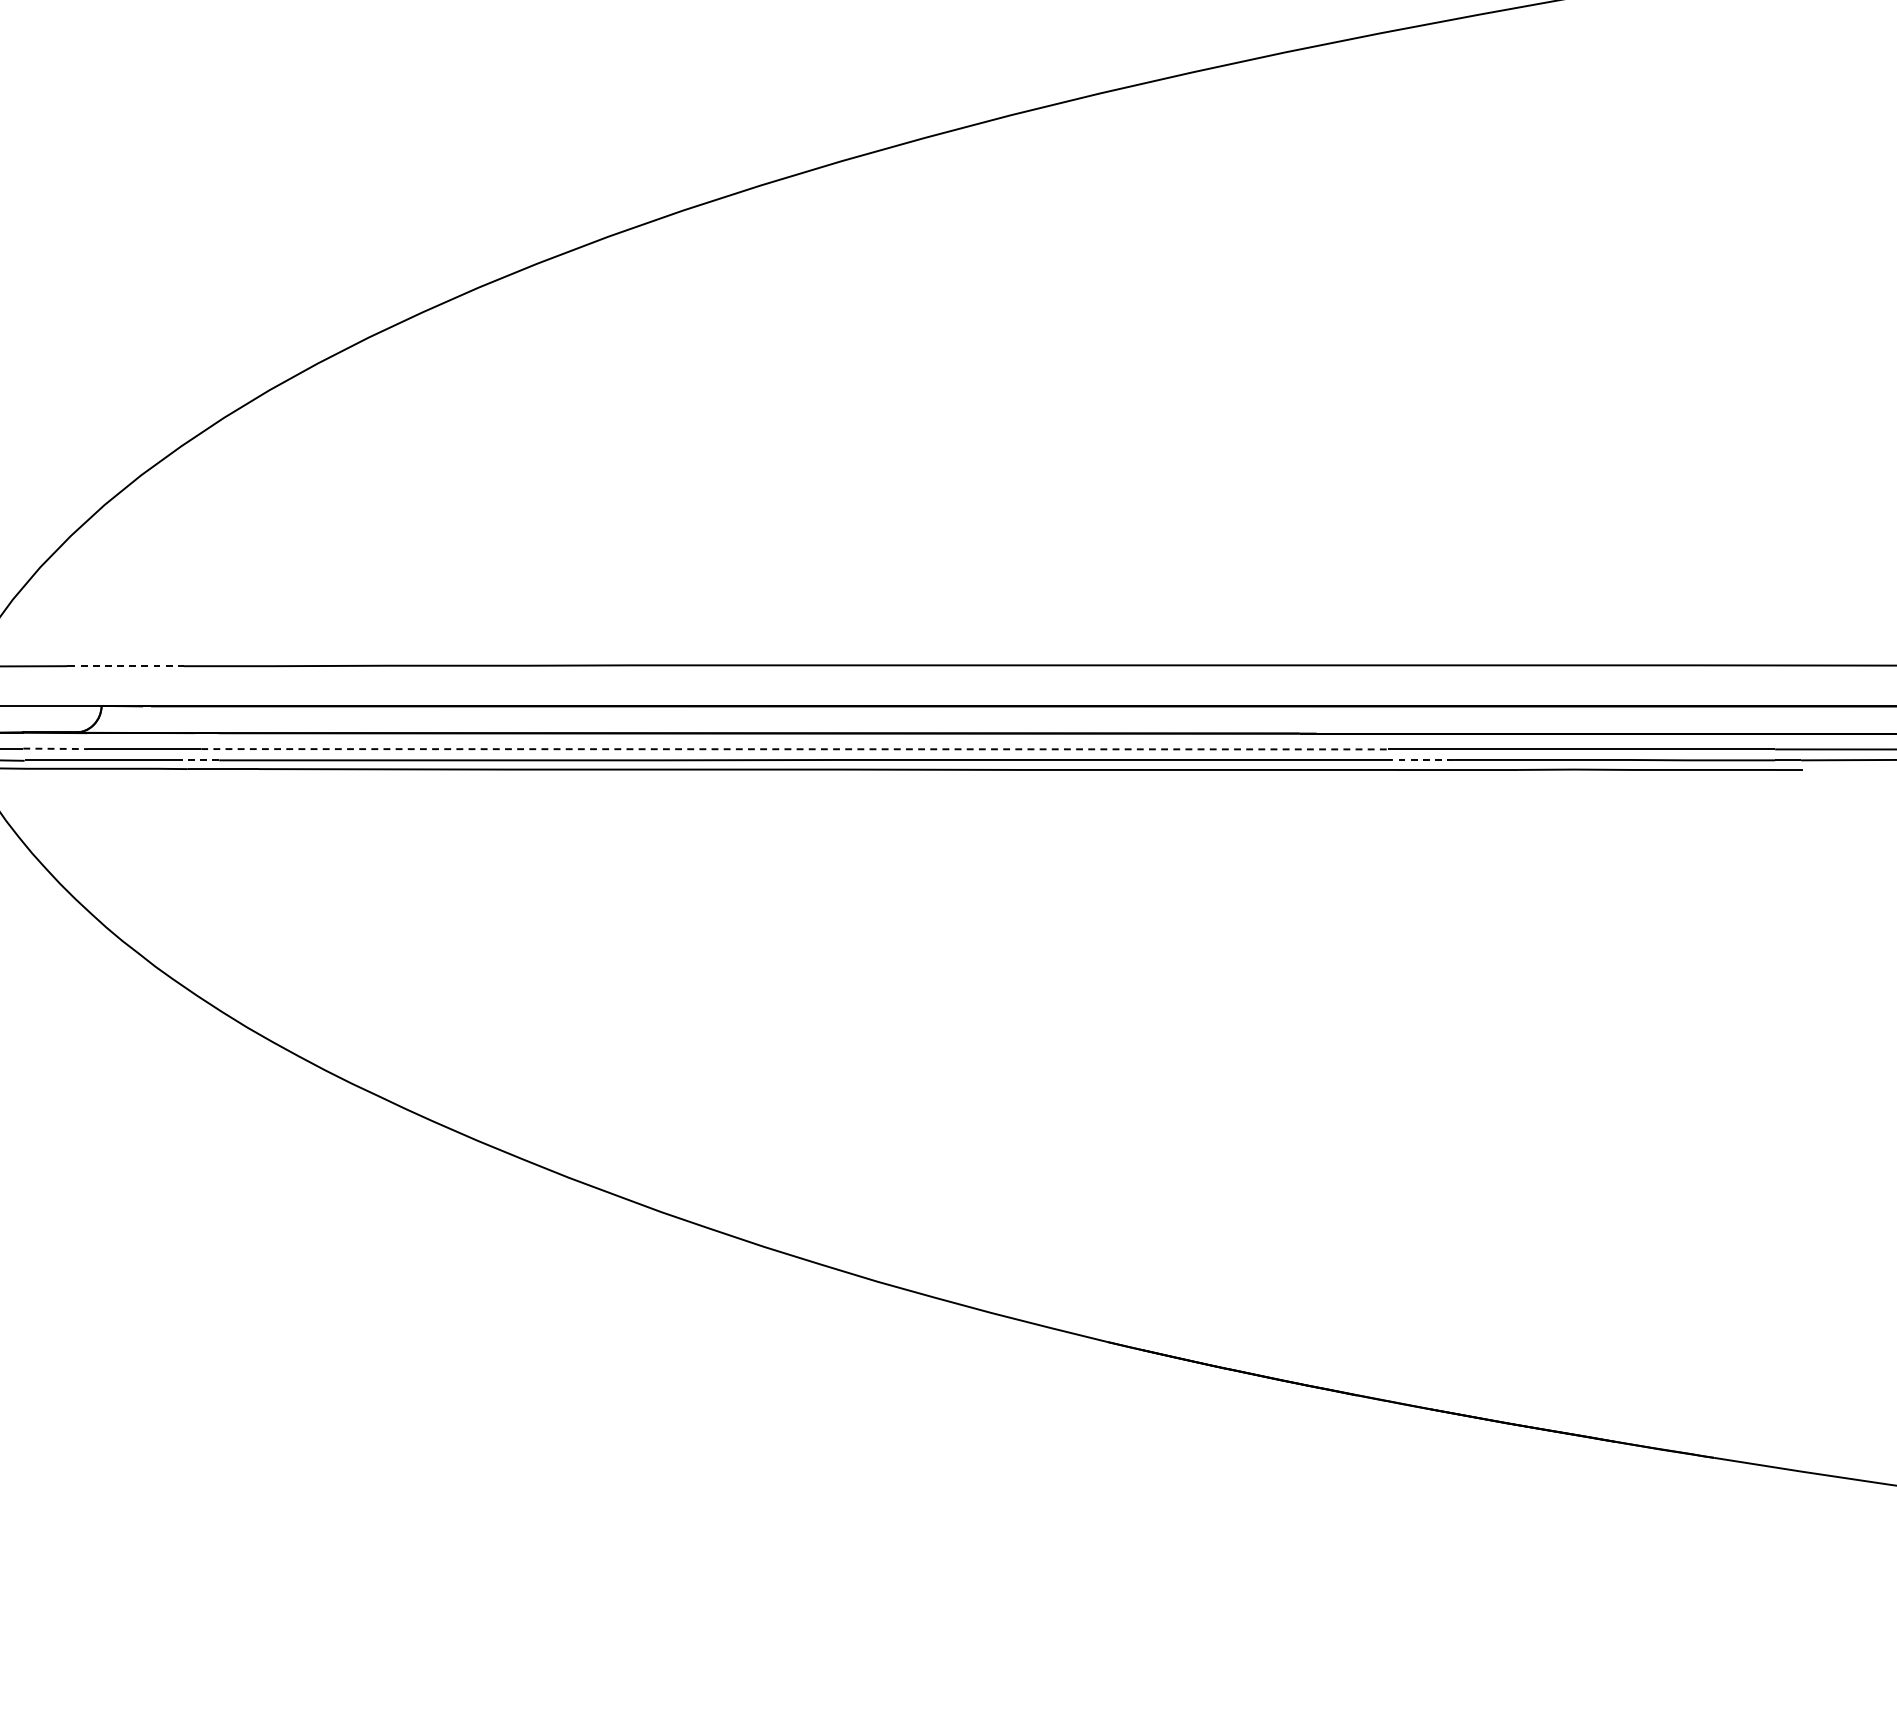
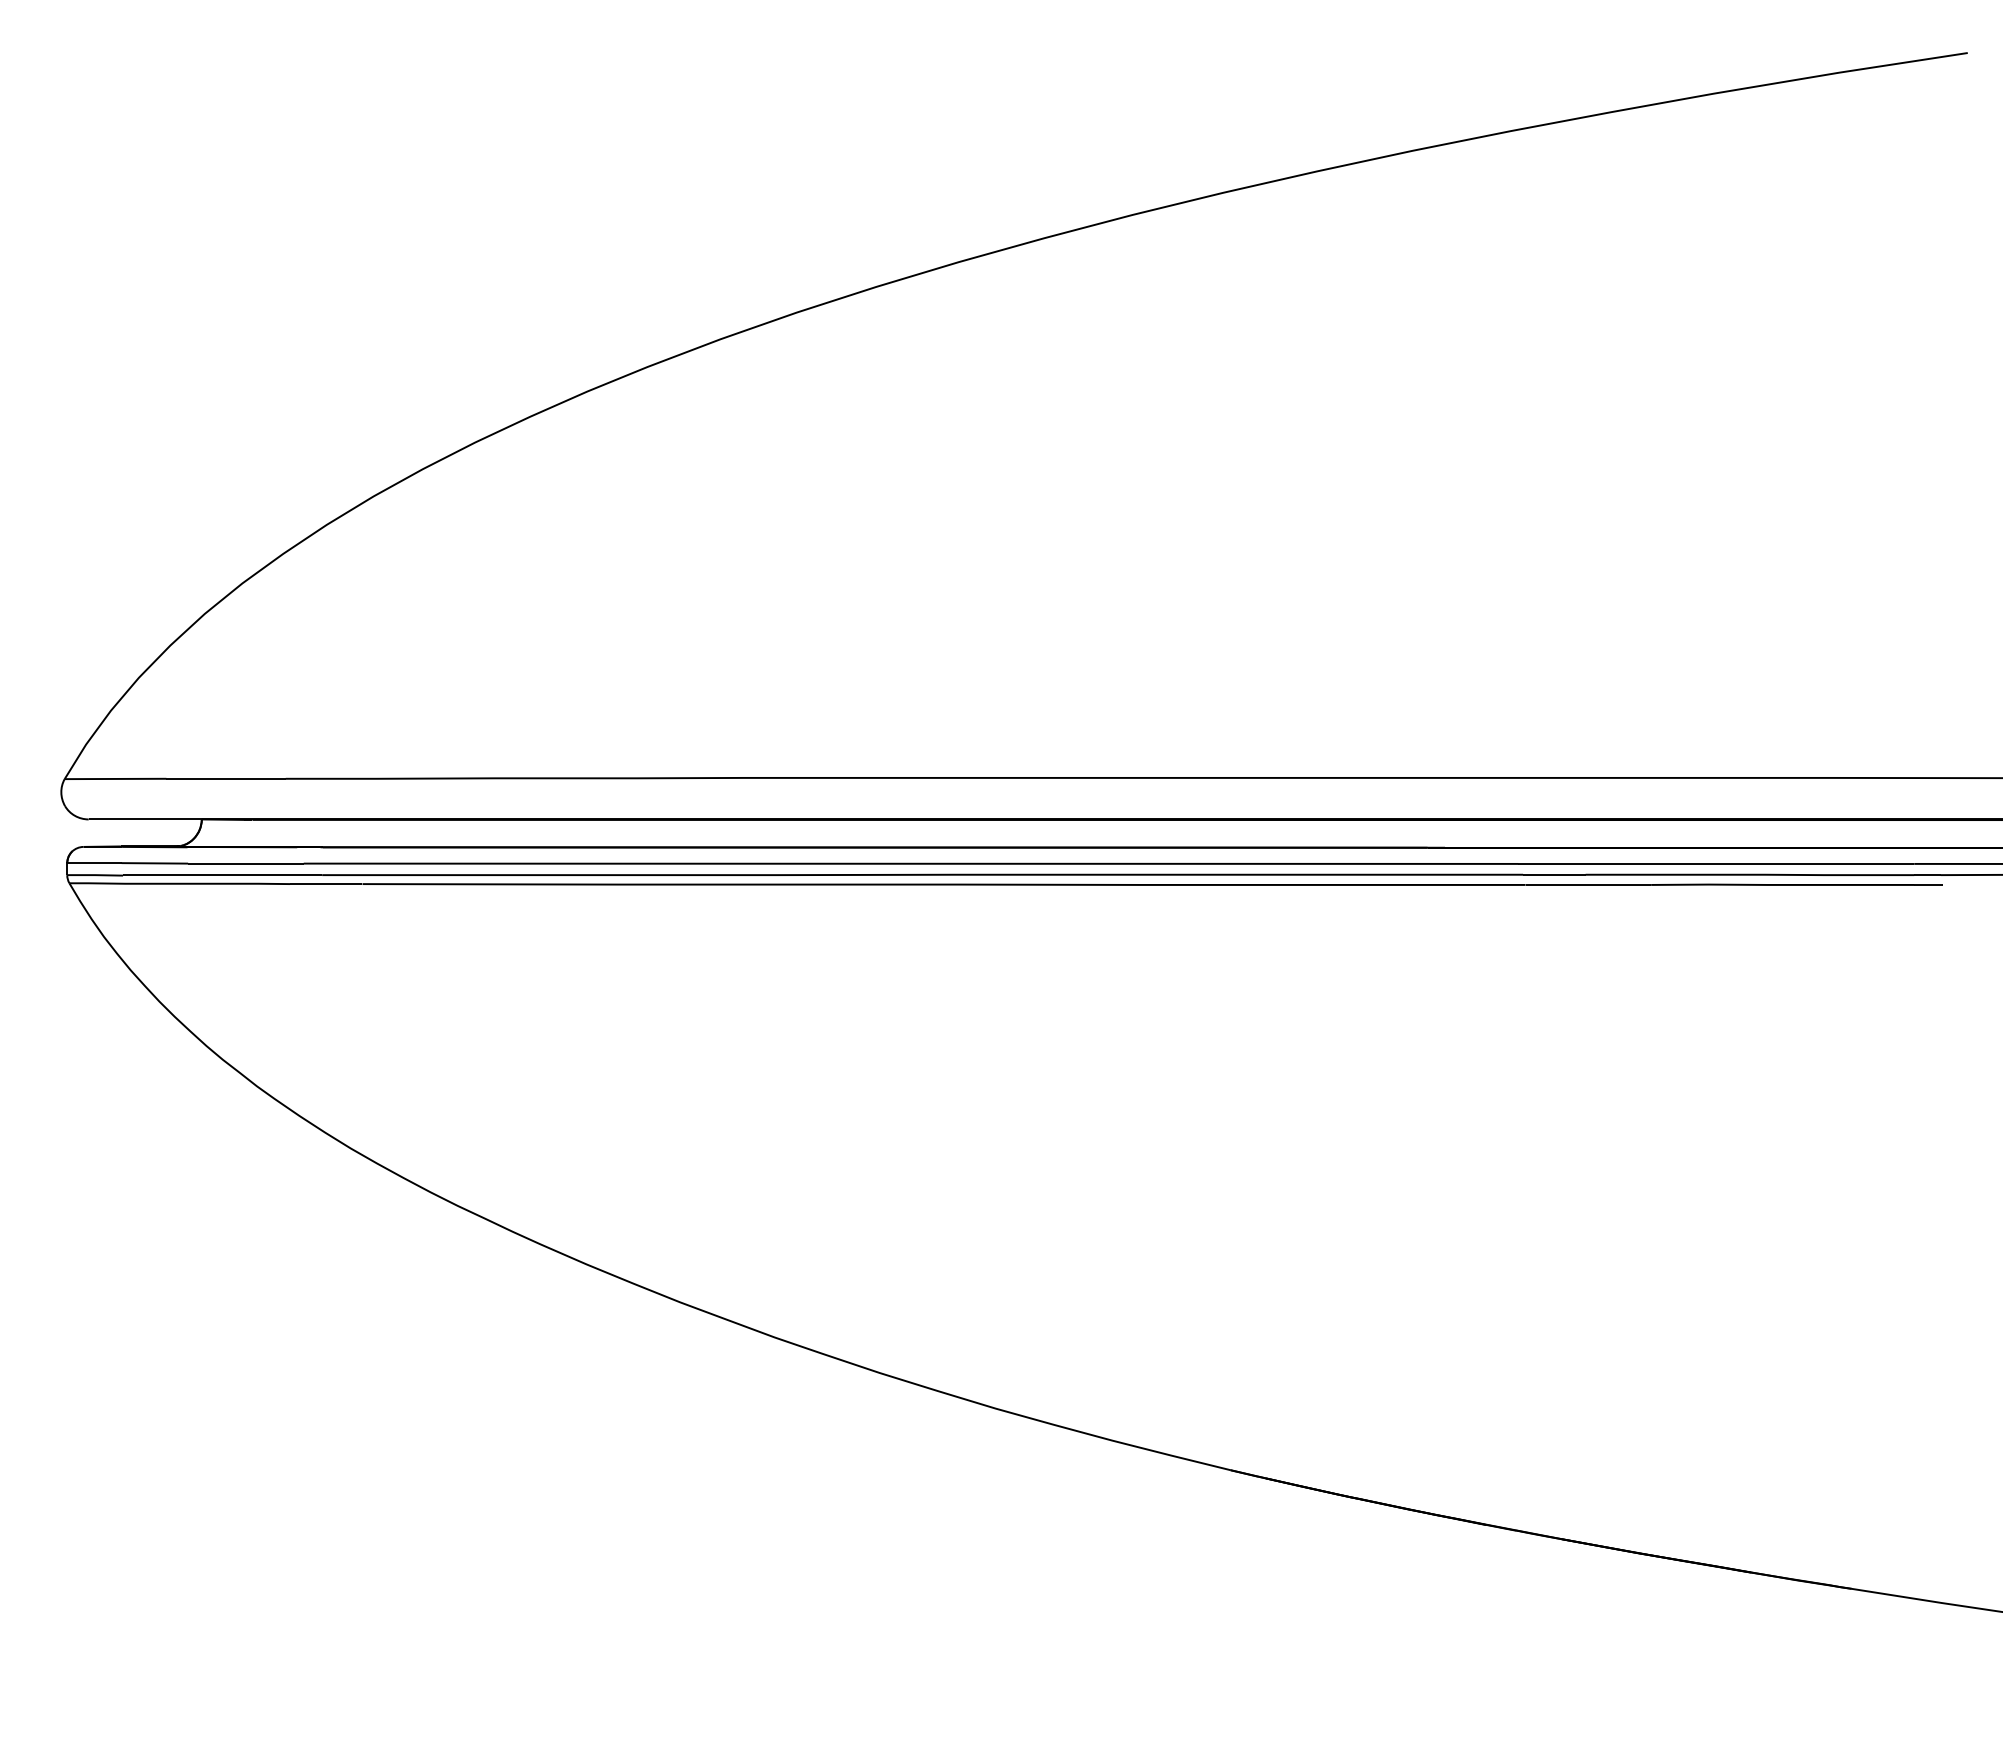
line: (125, 665) -> (226, 778), dashed -> solid
line: (56, 748) -> (155, 863), dashed -> solid
line: (795, 748) -> (911, 863), dashed -> solid
line: (1422, 759) -> (1553, 874), dashed -> solid
line: (200, 760) -> (302, 875), dashed -> solid

